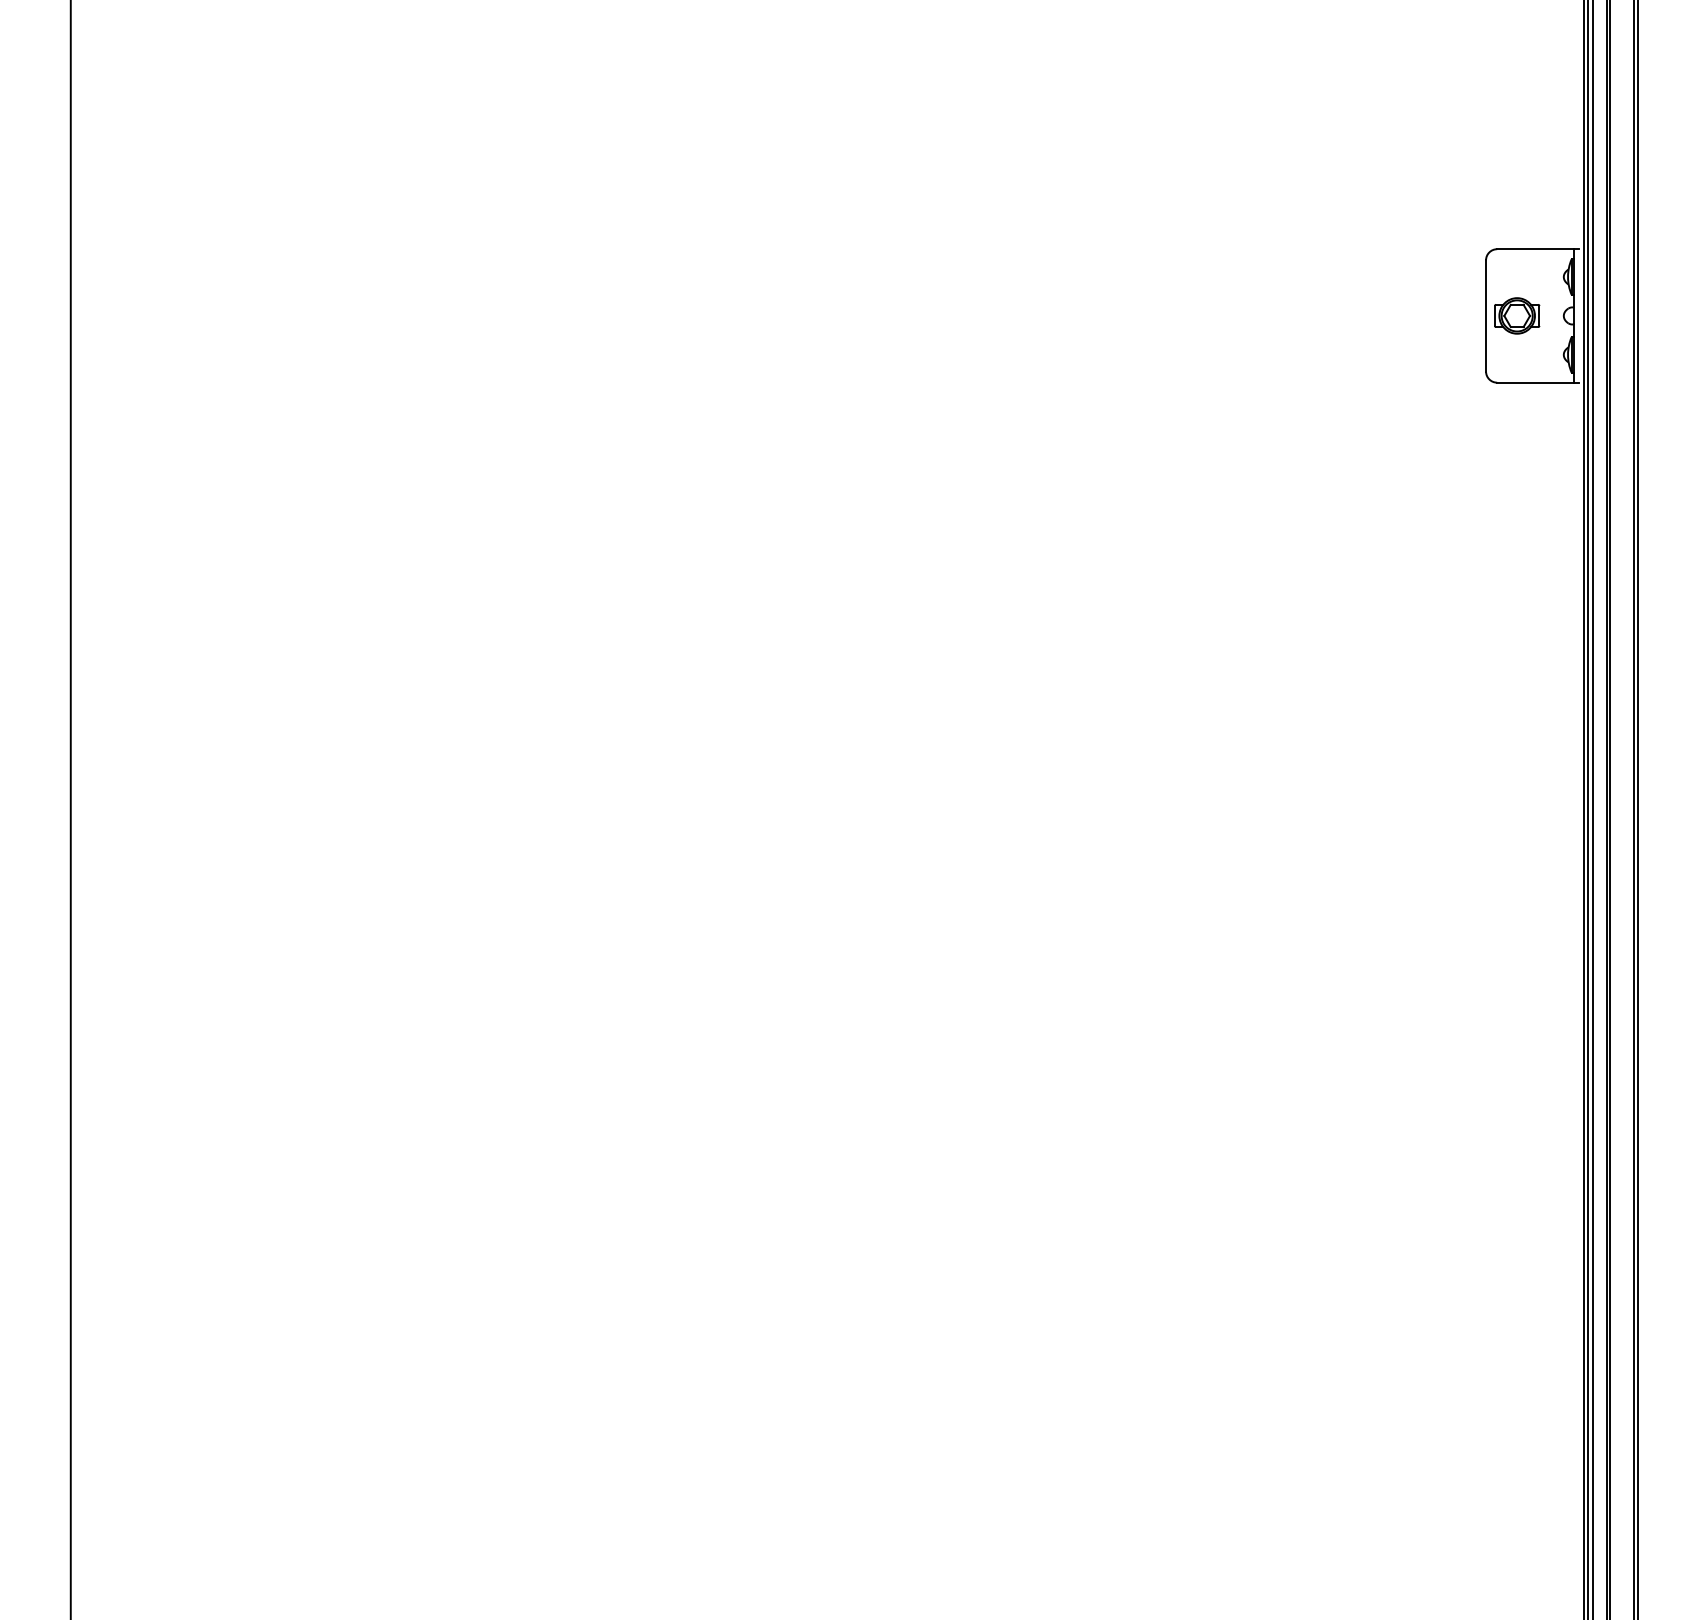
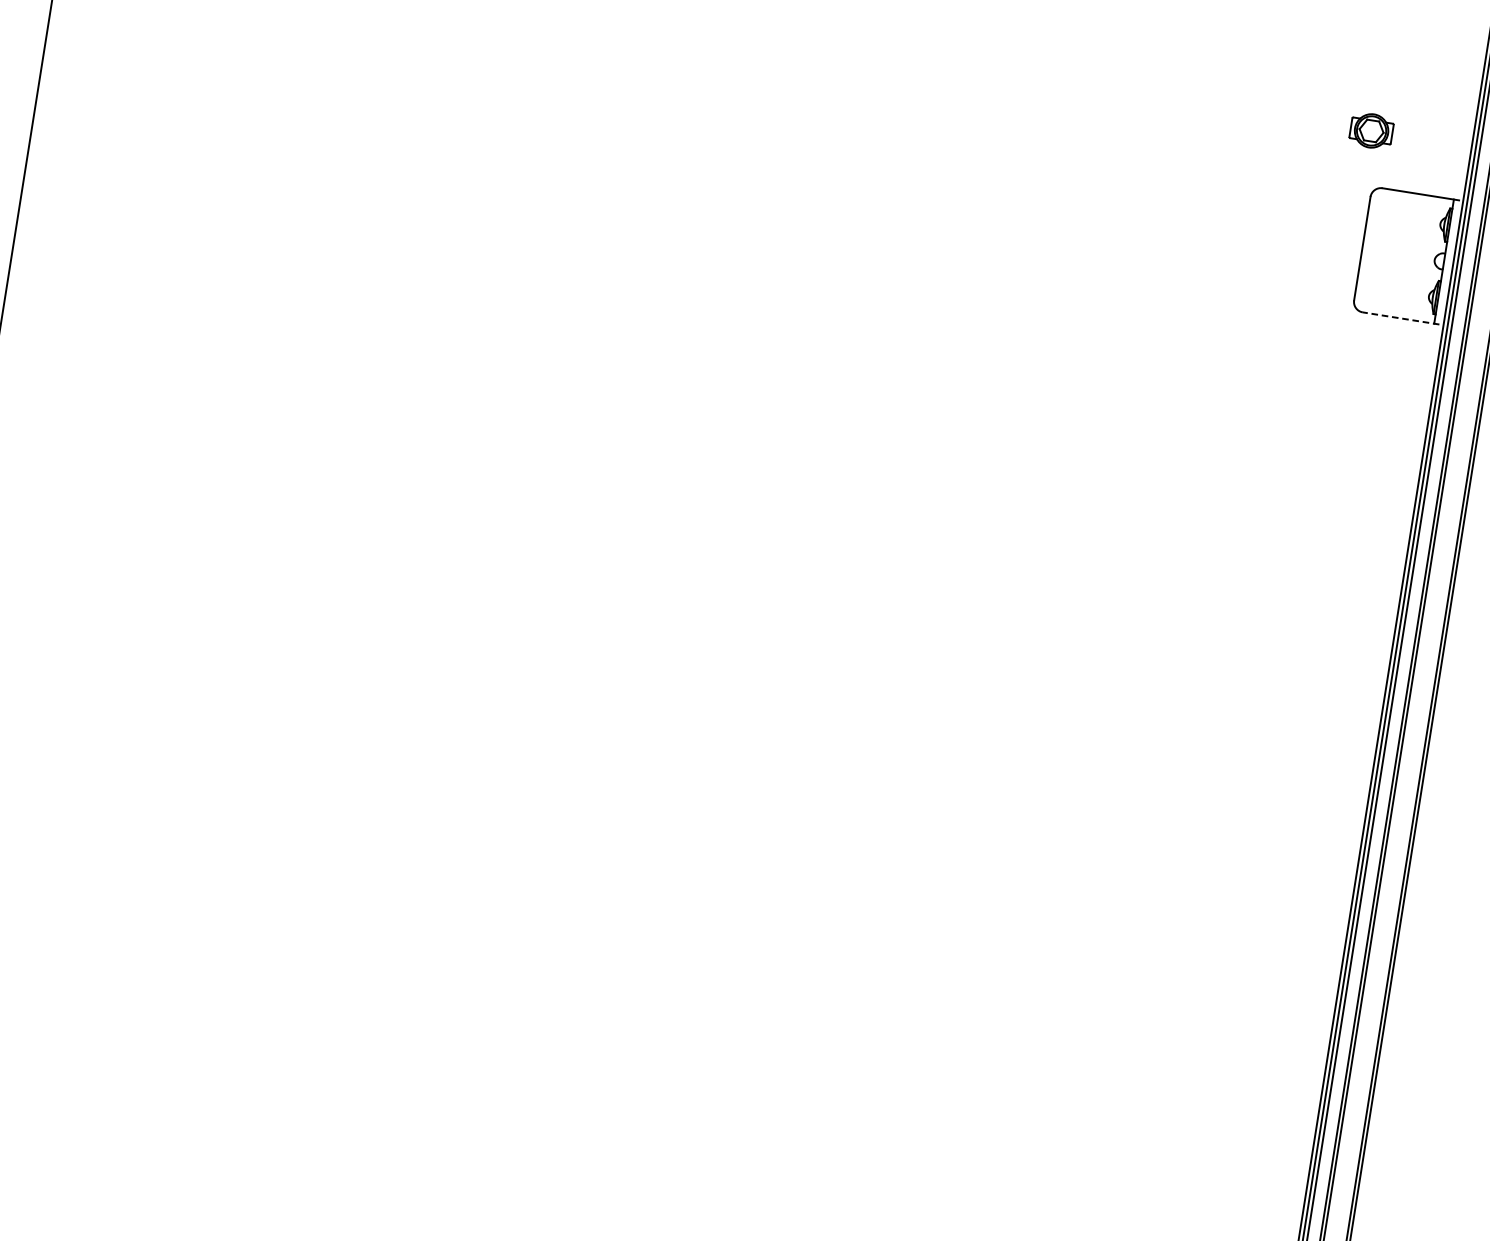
part: (1517, 315) -> (1371, 130), moved
line: (1537, 382) -> (1400, 318), solid -> dashed

